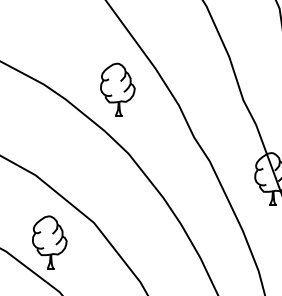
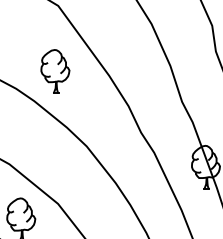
part: (117, 89) -> (55, 71), moved

